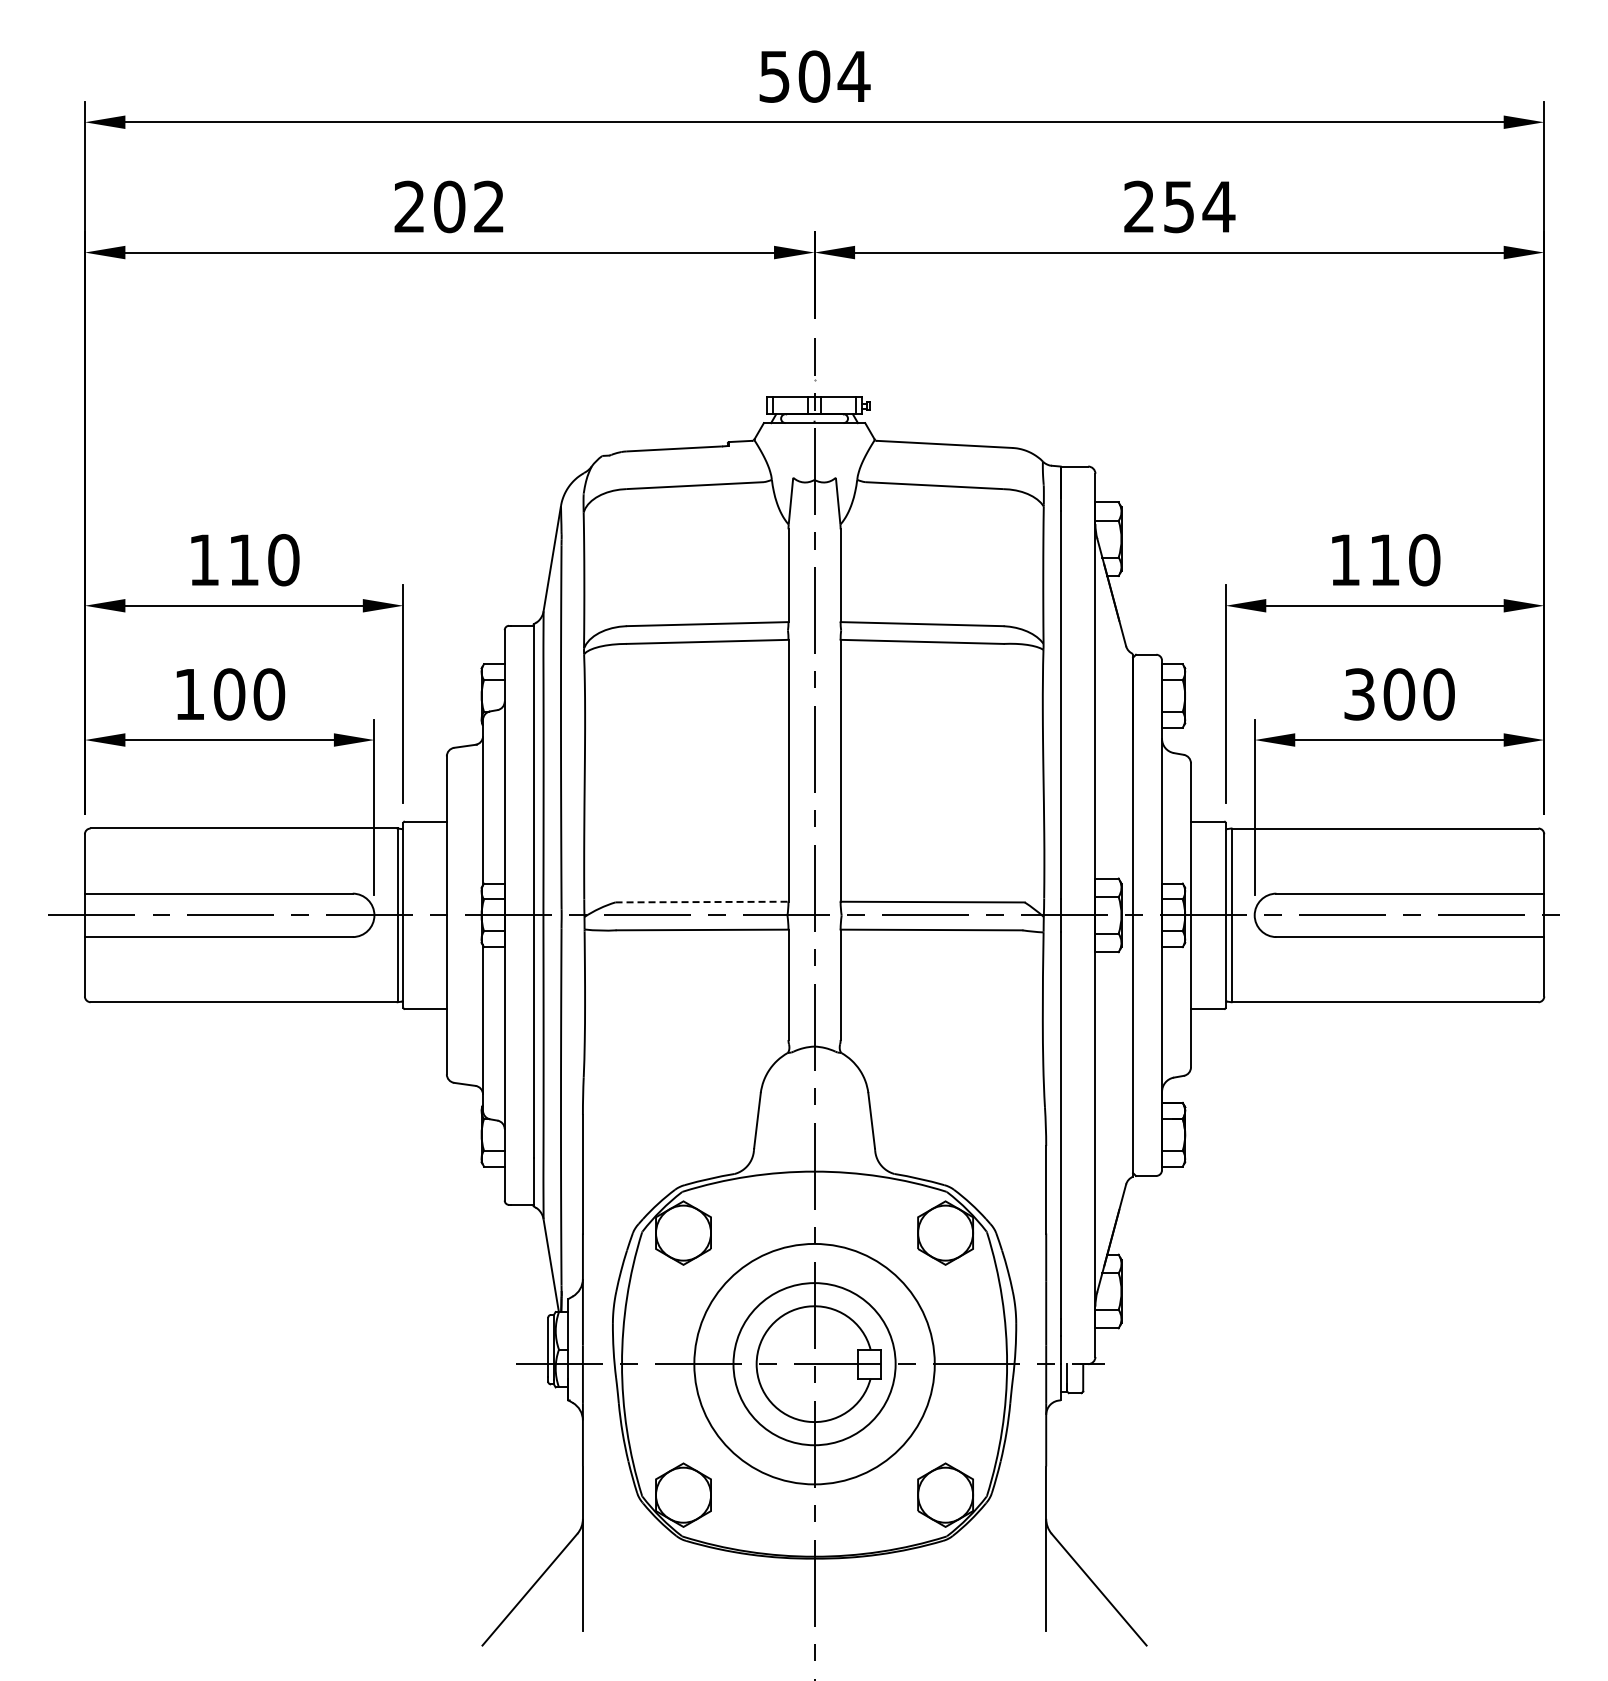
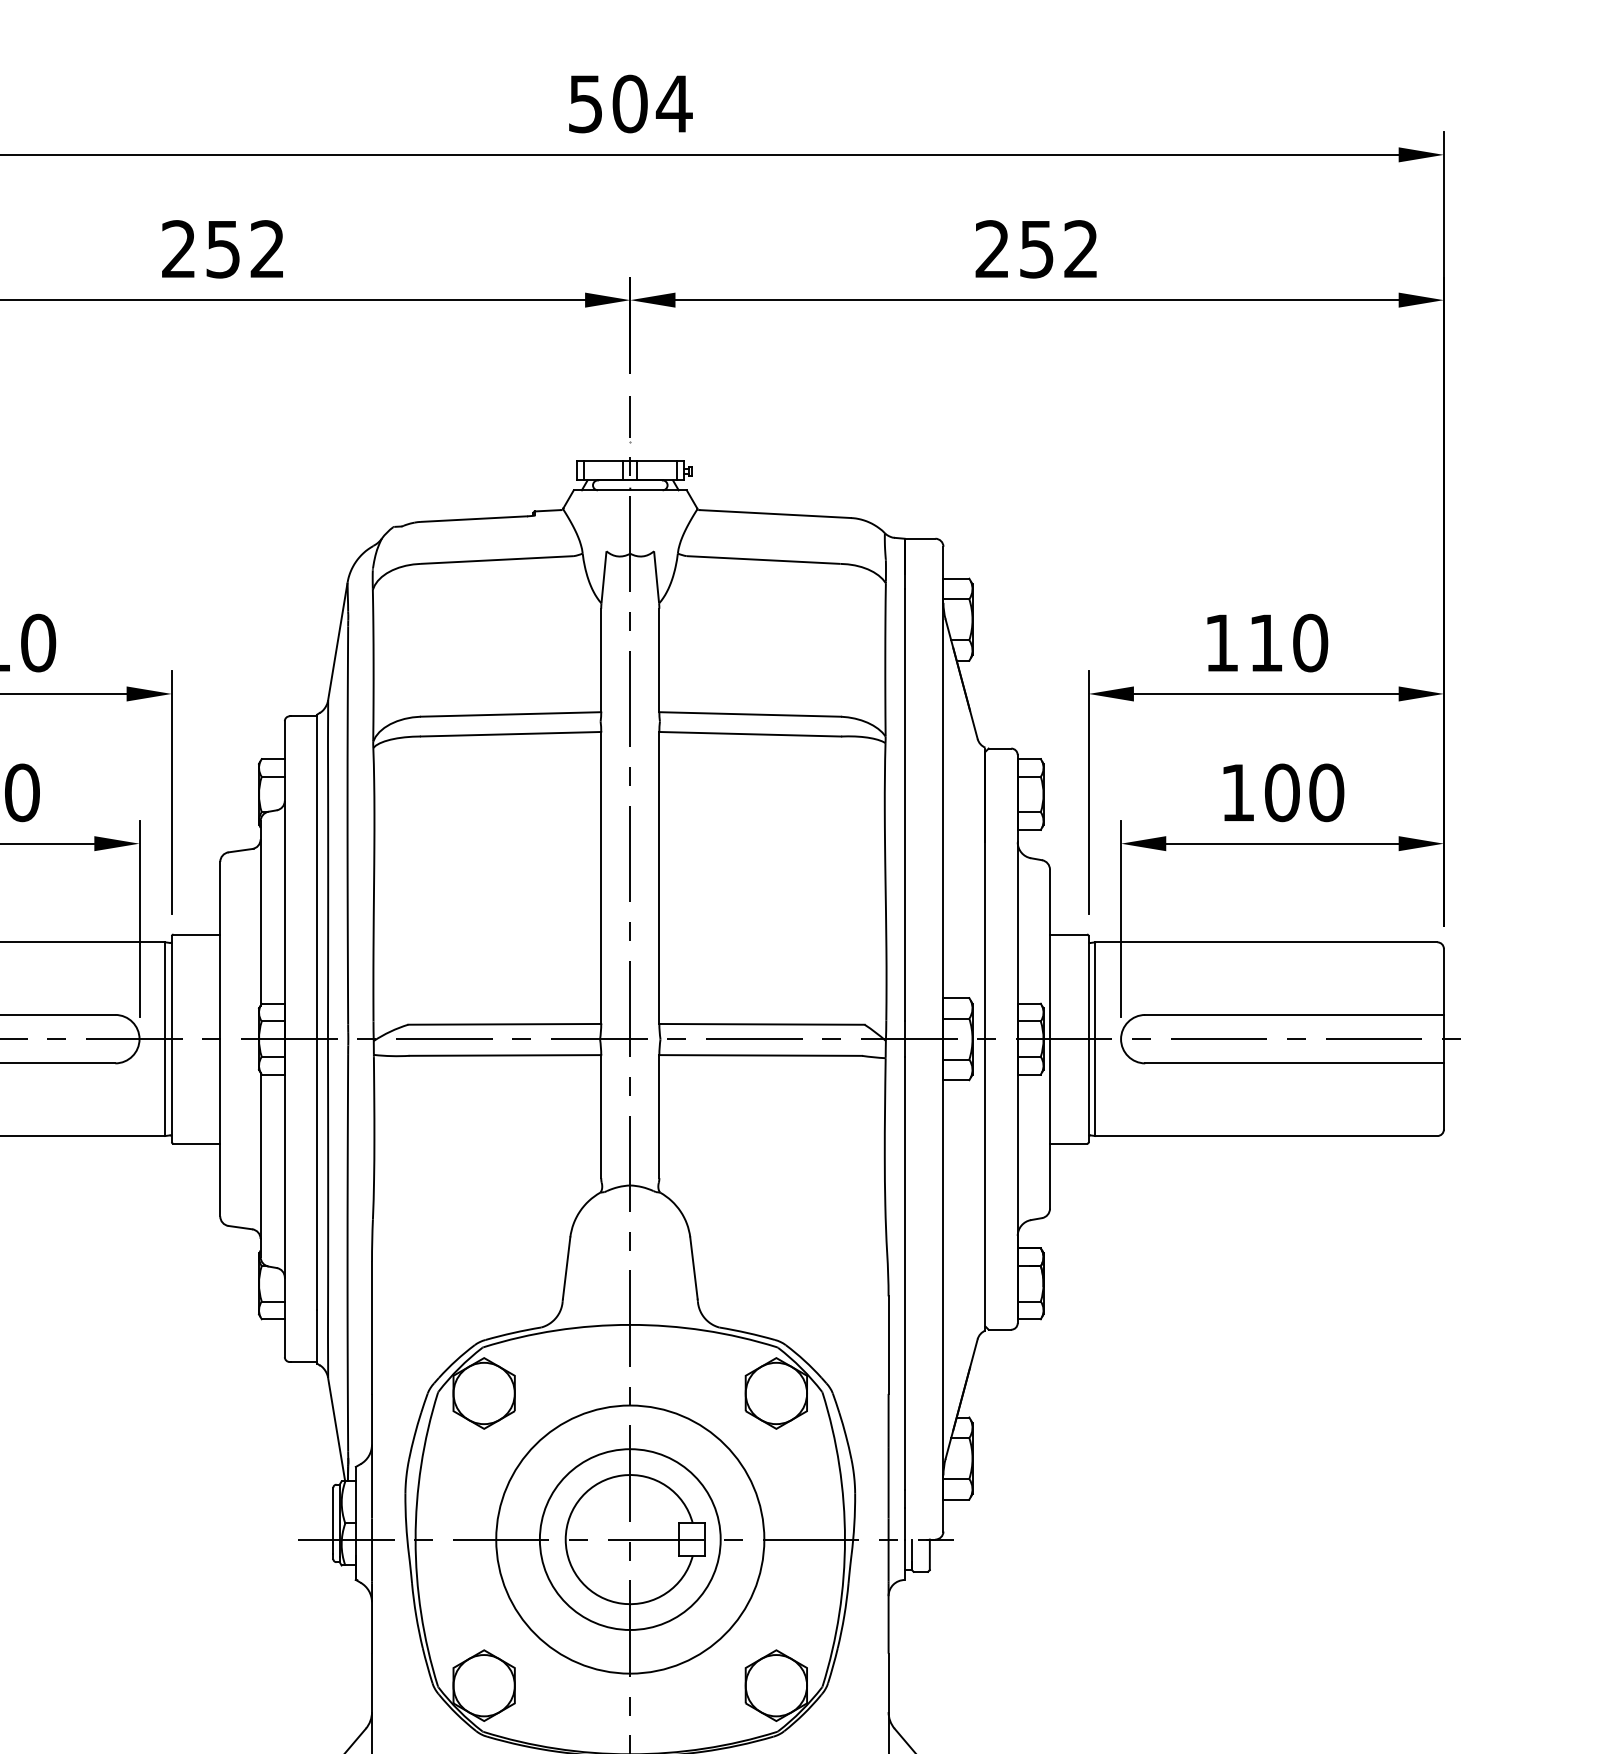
text: (449, 206) -> (223, 248), 202 -> 252
text: (1218, 206) -> (1080, 248), 254 -> 252
text: (1359, 694) -> (1237, 792), 300 -> 100
line: (702, 902) -> (505, 1024), dashed -> solid

